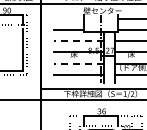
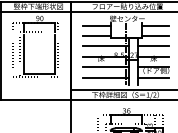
line: (68, 18) -> (96, 25), added
line: (79, 41) -> (106, 46), dashed -> solid
line: (79, 64) -> (106, 67), dashed -> solid

